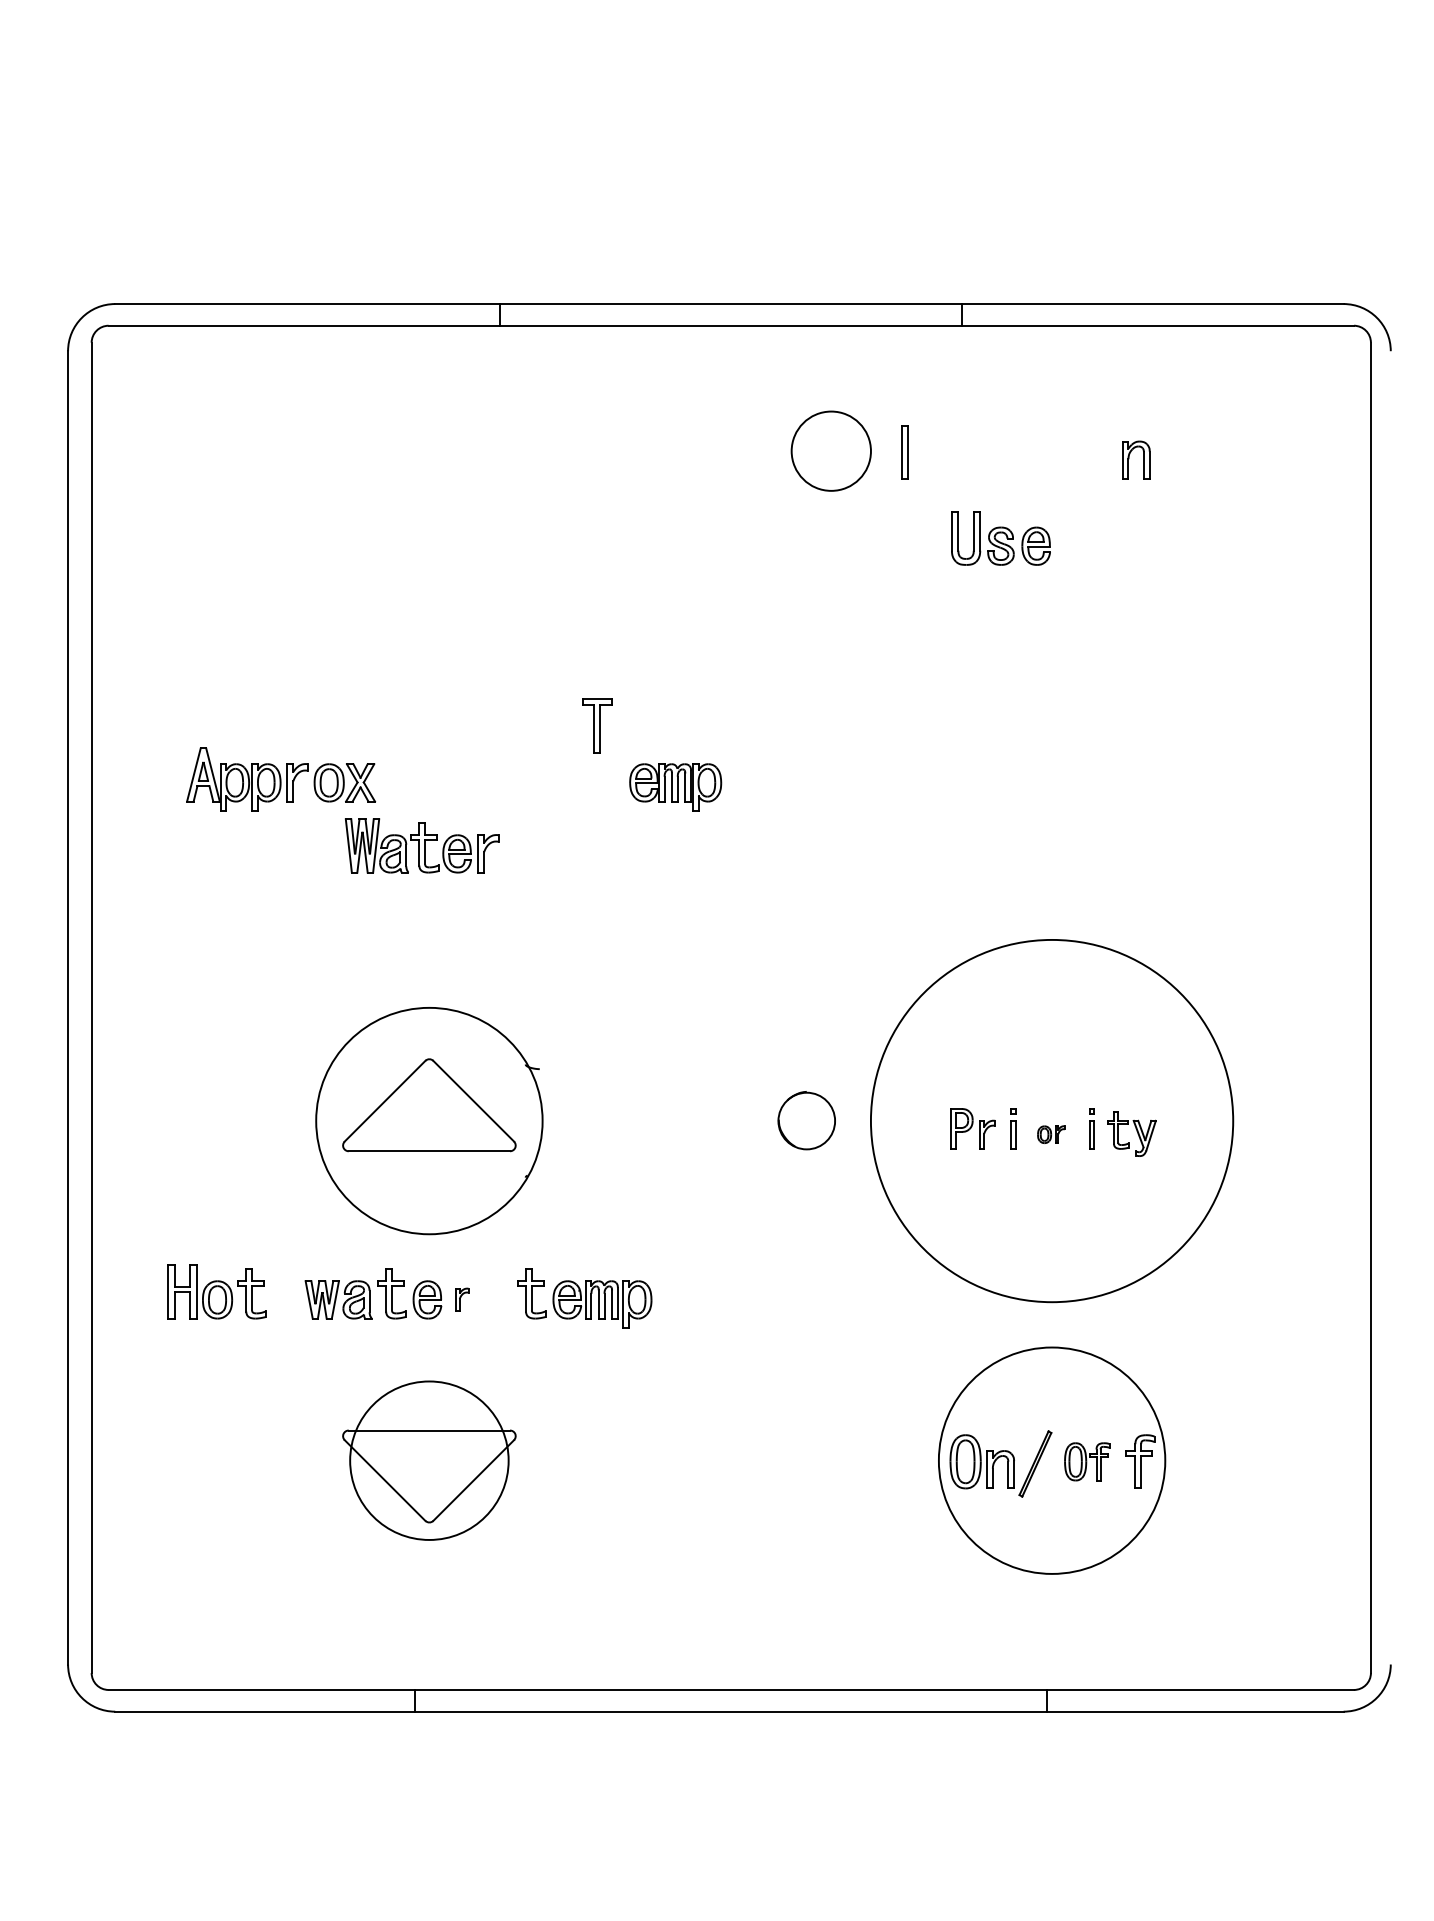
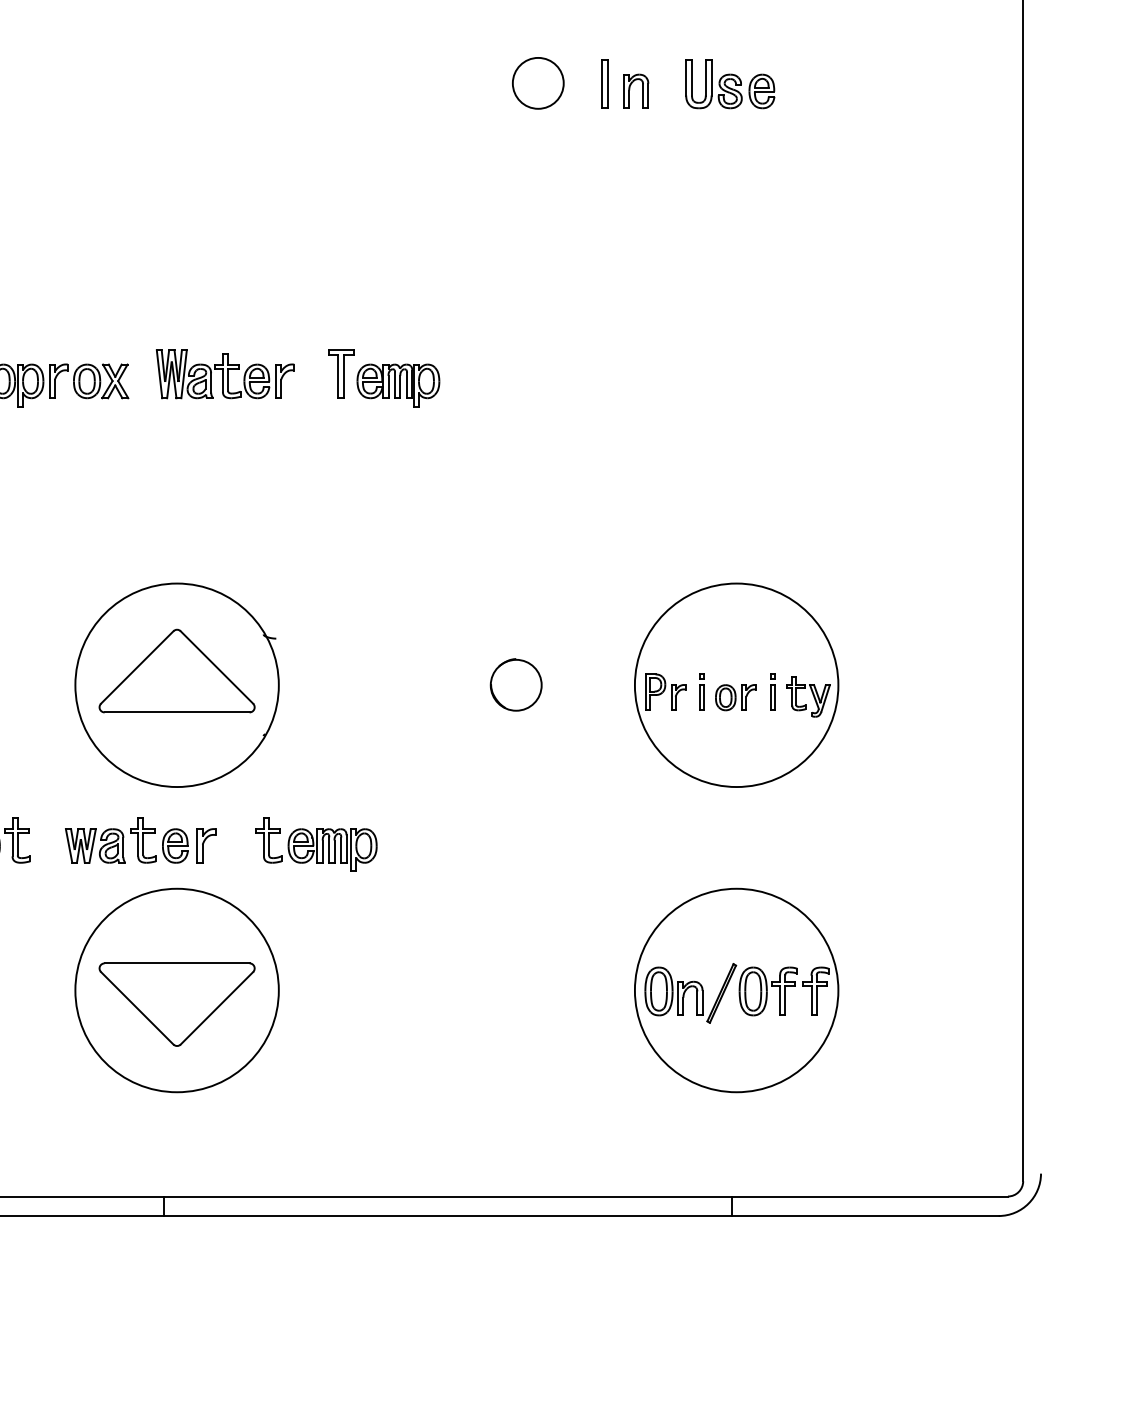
circle: (831, 450) -> (538, 82), size x0.71
part: (1129, 459) -> (630, 90), moved
part: (1000, 538) -> (729, 84), moved
part: (597, 725) -> (341, 373), moved
part: (422, 845) -> (225, 373), moved
circle: (1051, 1120) -> (736, 684), size x0.62
part: (1051, 1134) -> (736, 697), size x1.67
part: (462, 1299) -> (206, 845), size x1.67
circle: (429, 1460) -> (177, 990), size x1.43
part: (1087, 1461) -> (768, 991), size x1.43

